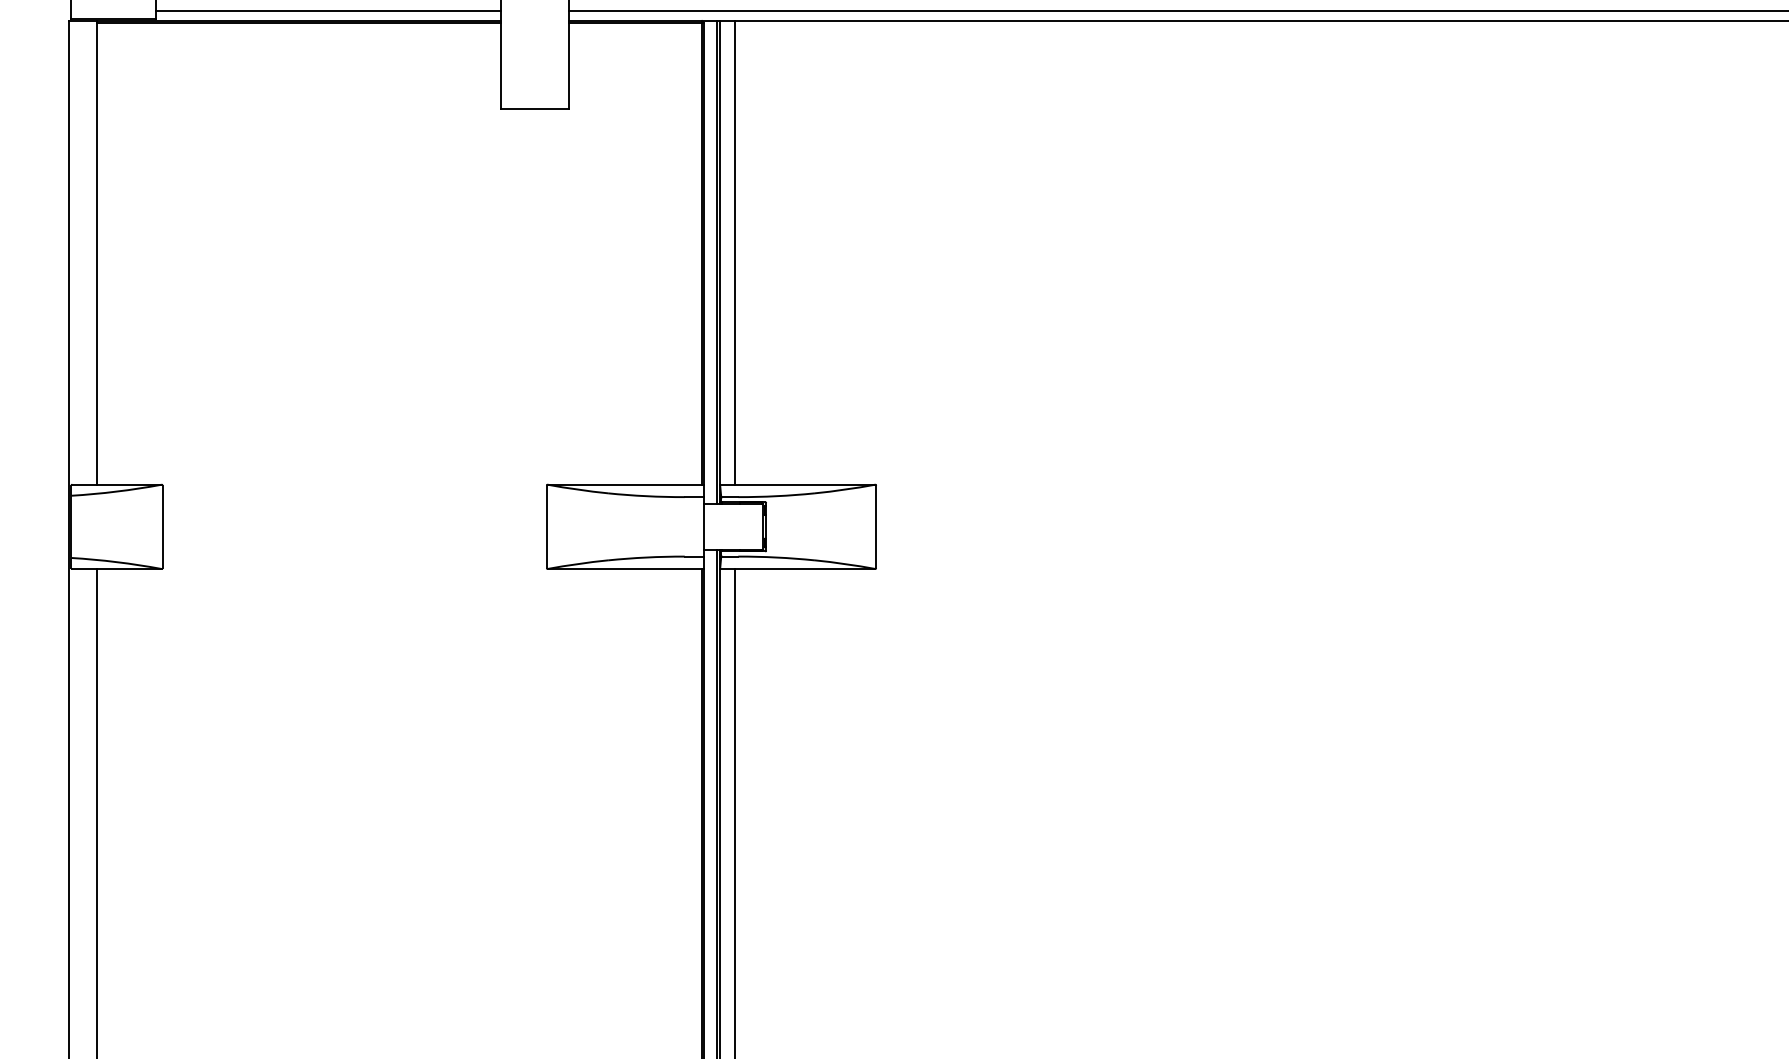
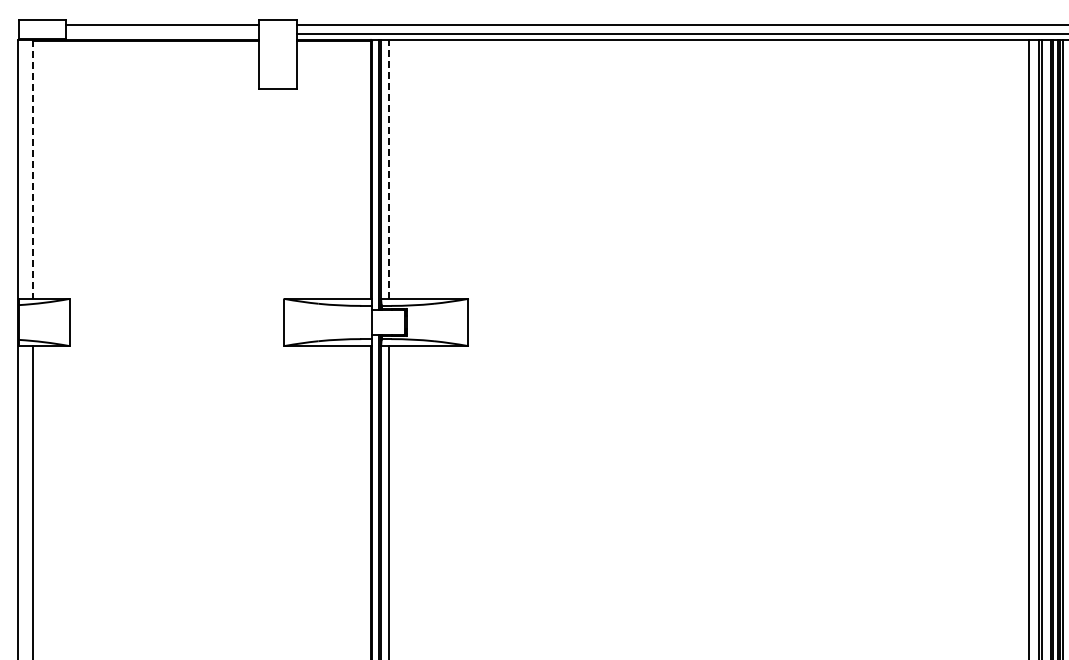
line: (326, 11) -> (161, 34), removed
line: (735, 252) -> (389, 169), solid -> dashed
line: (95, 254) -> (32, 170), solid -> dashed

